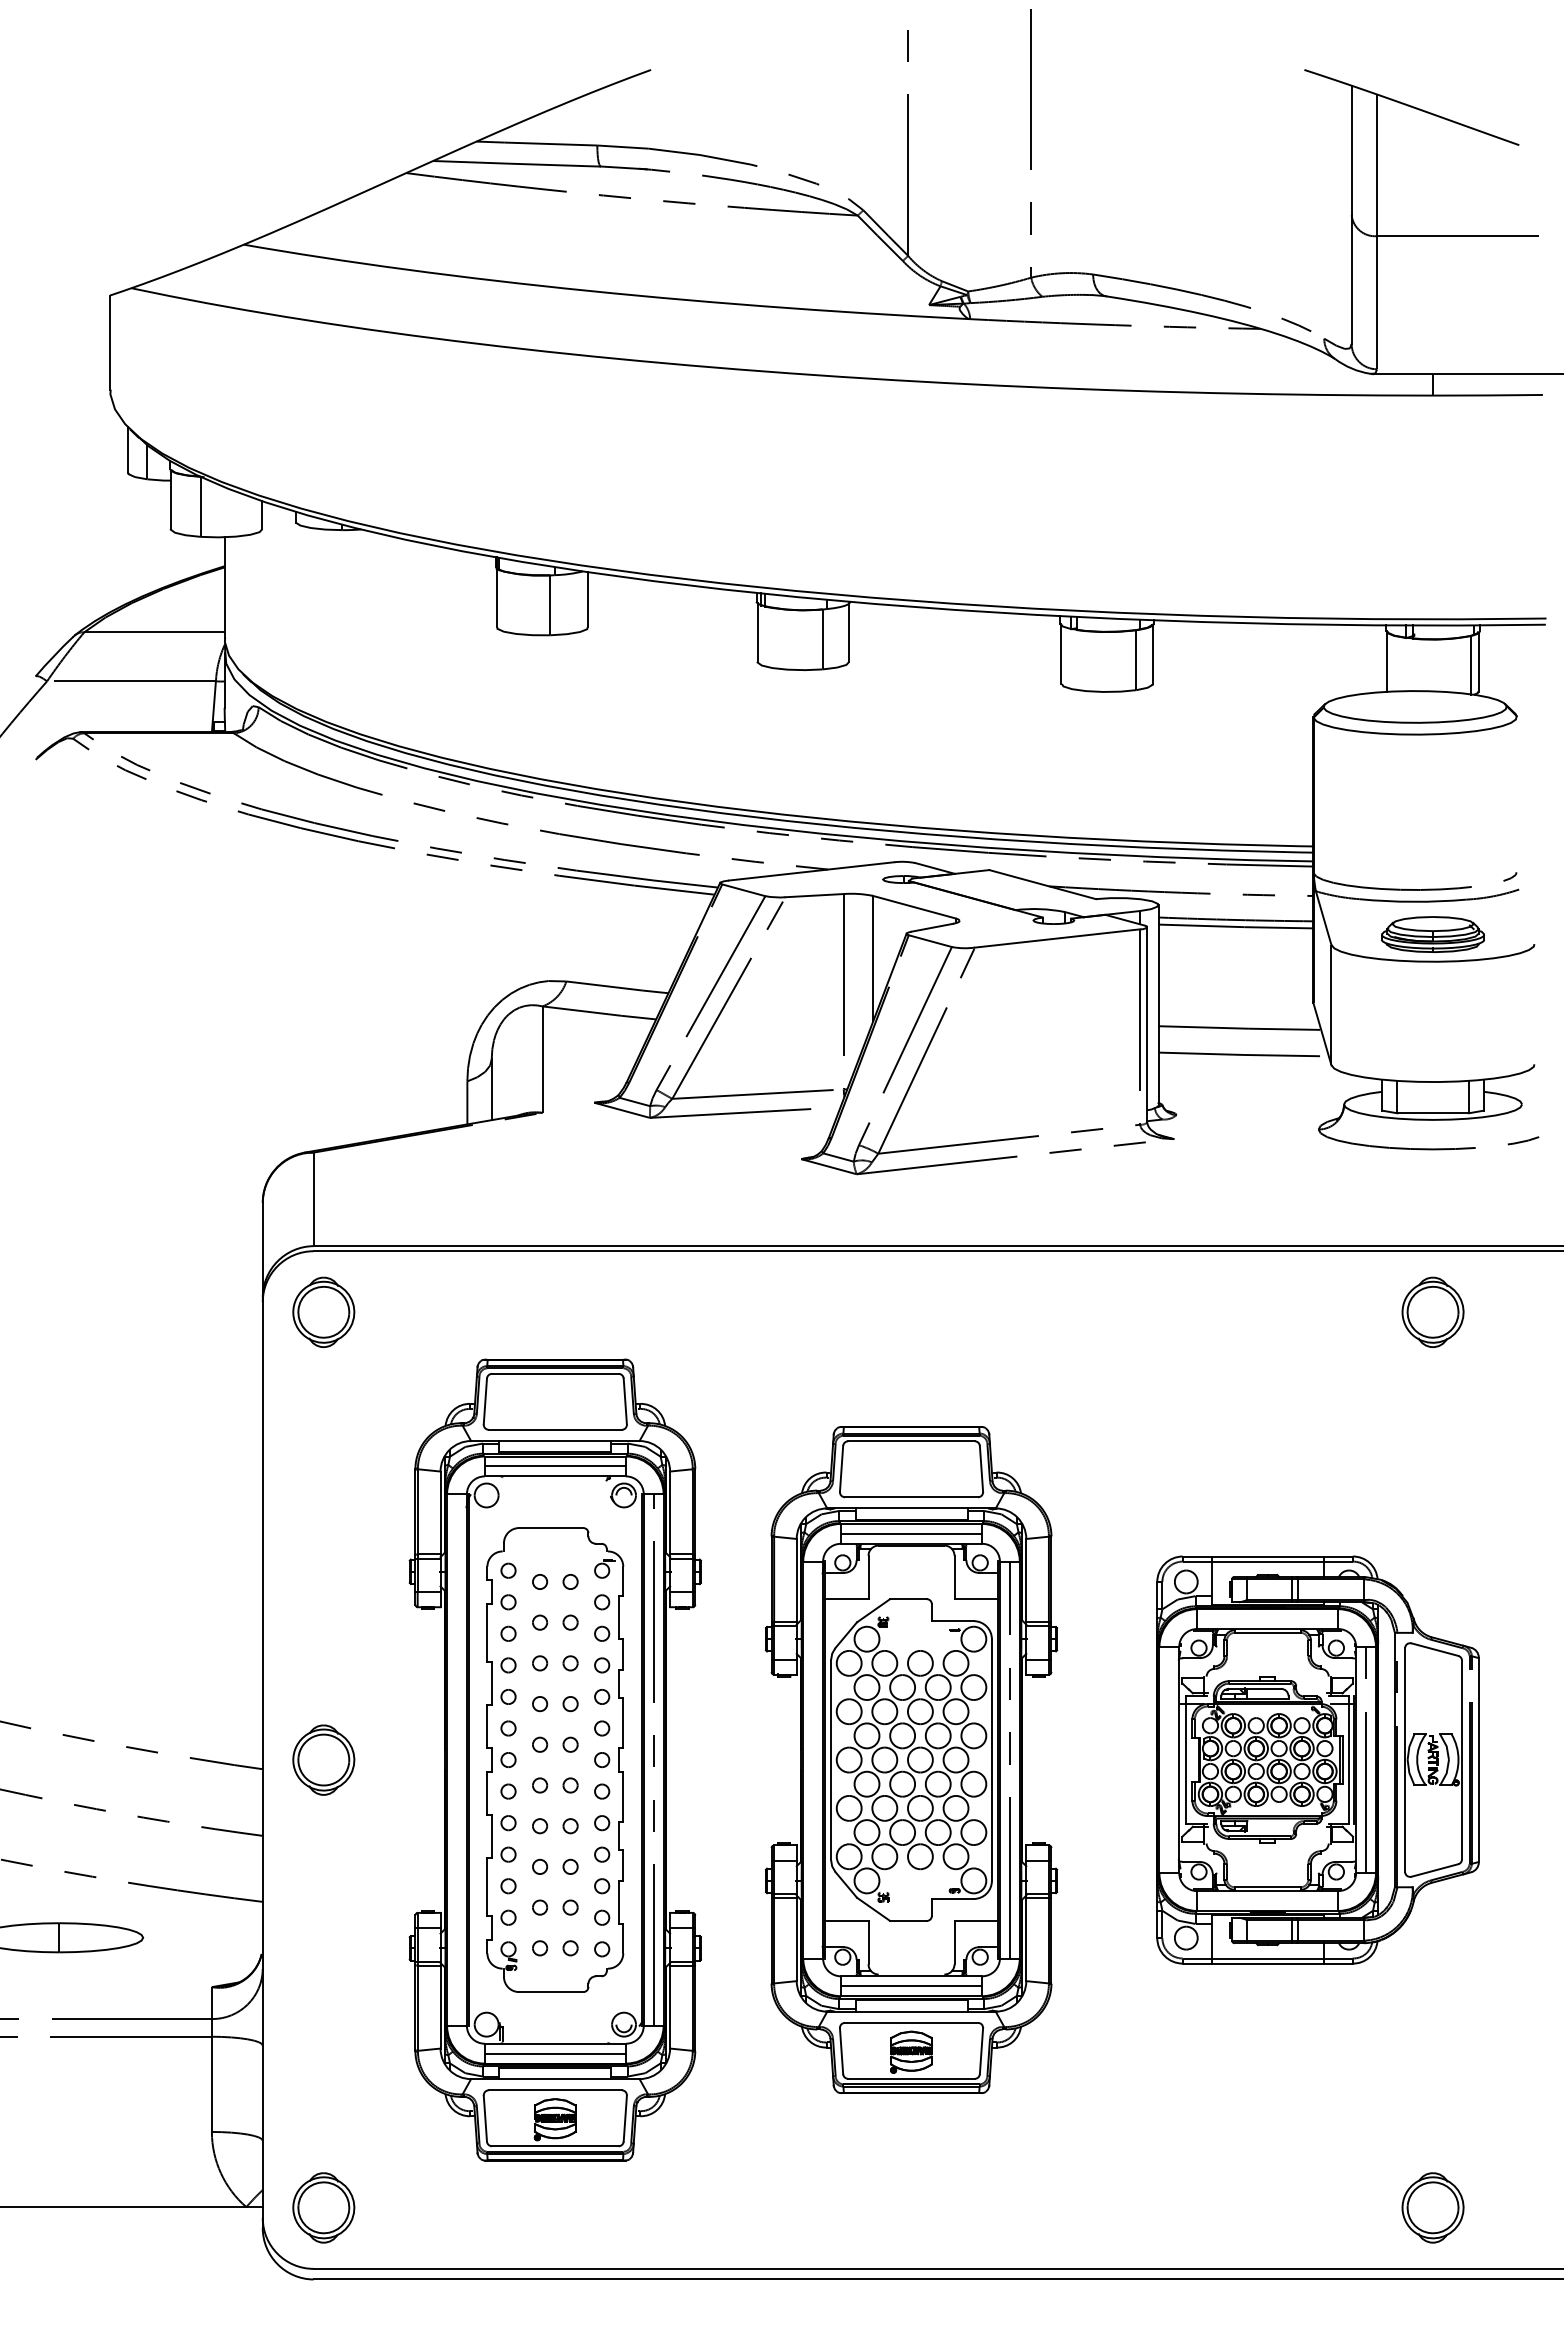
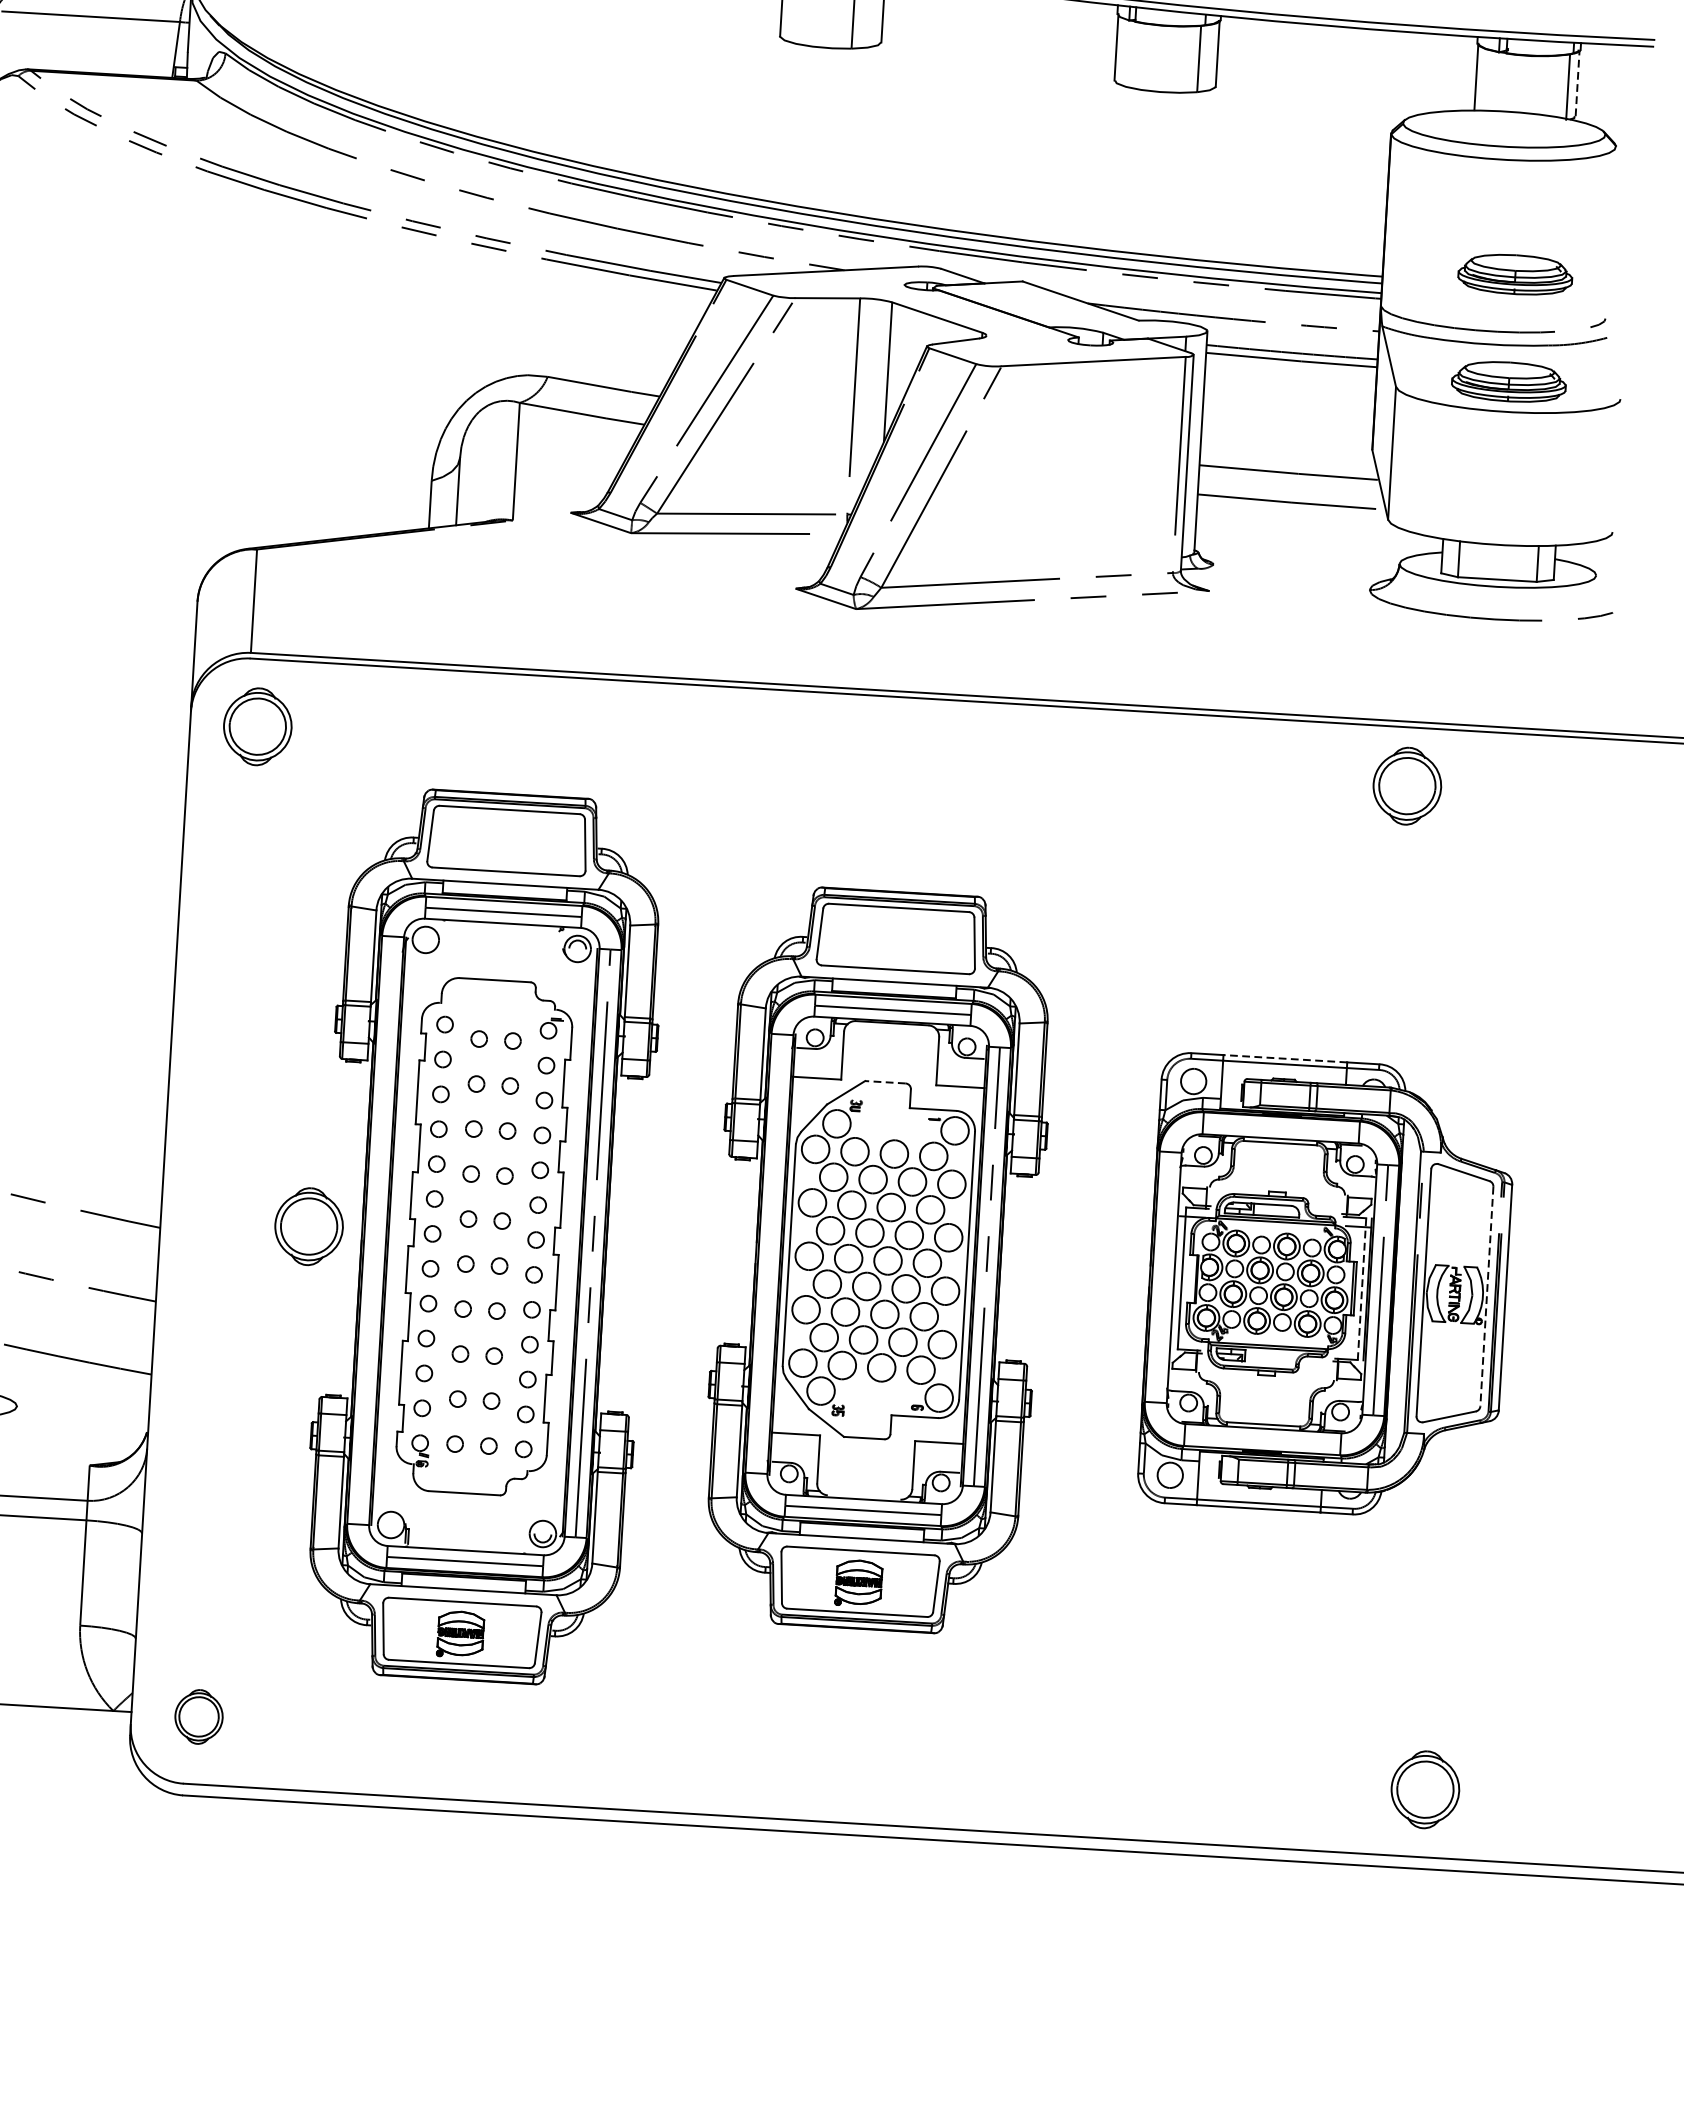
line: (1478, 661) -> (1577, 83), solid -> dashed
part: (1432, 837) -> (1514, 274), added
part: (1432, 1311) -> (1406, 785), moved
line: (1267, 1556) -> (1285, 1058), solid -> dashed
line: (907, 1599) -> (884, 1082), solid -> dashed
part: (323, 1759) -> (308, 1225), moved
line: (1349, 1759) -> (1362, 1288), solid -> dashed
line: (1462, 1760) -> (1487, 1297), solid -> dashed
part: (323, 2207) -> (198, 1716), size x0.7

